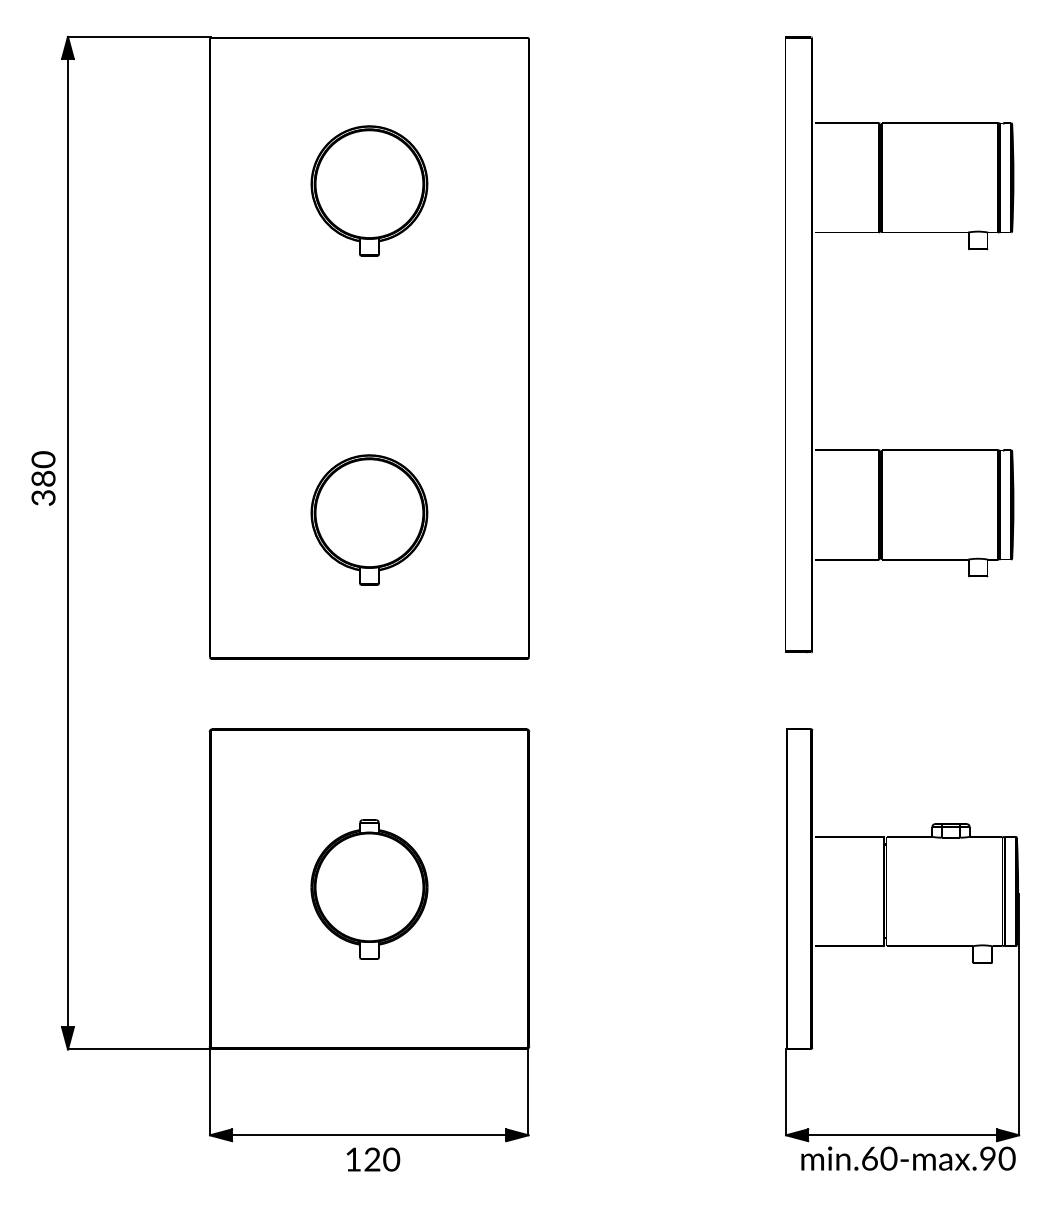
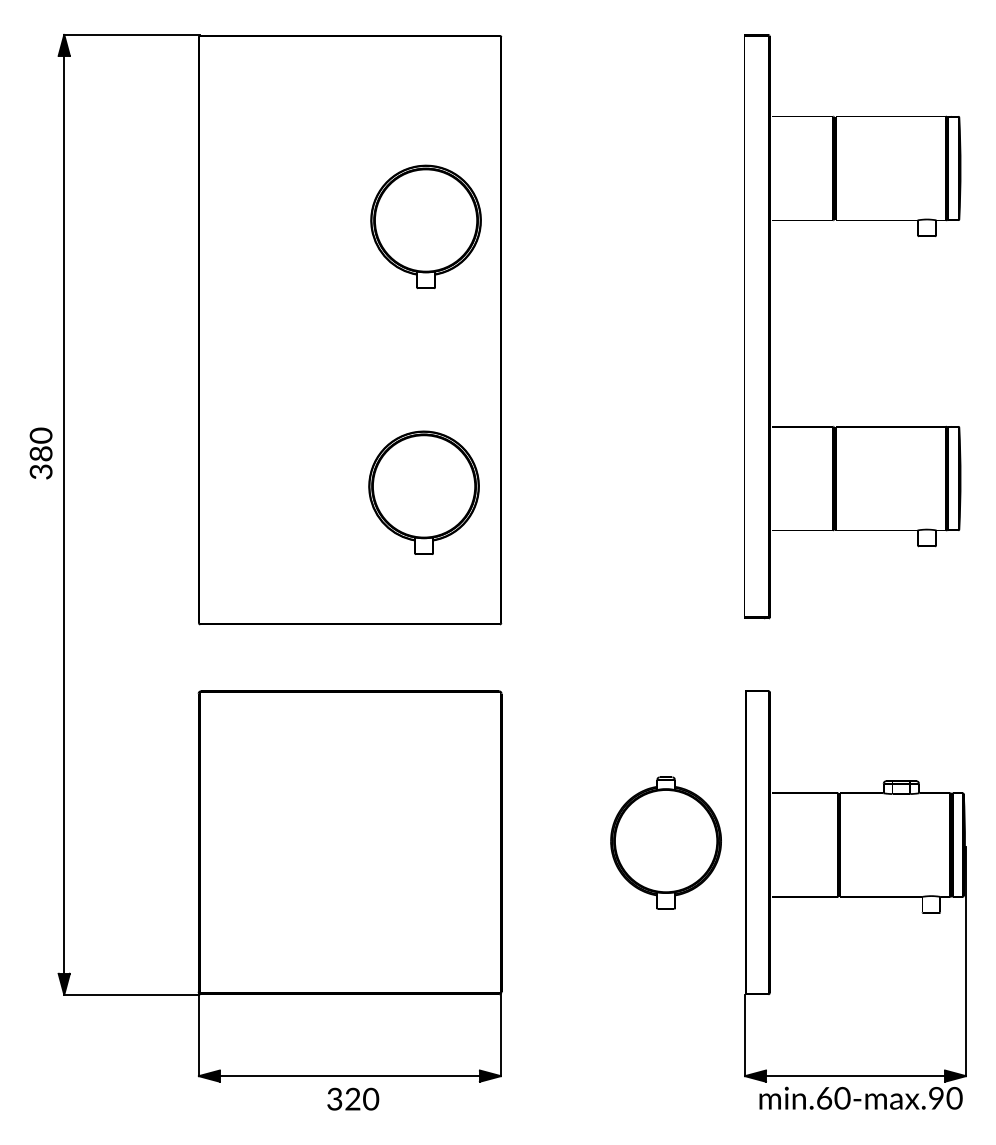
part: (368, 190) -> (425, 226), moved
part: (368, 519) -> (423, 492), moved
part: (368, 888) -> (665, 842), moved
text: (353, 1158) -> (334, 1098), 120 -> 320

